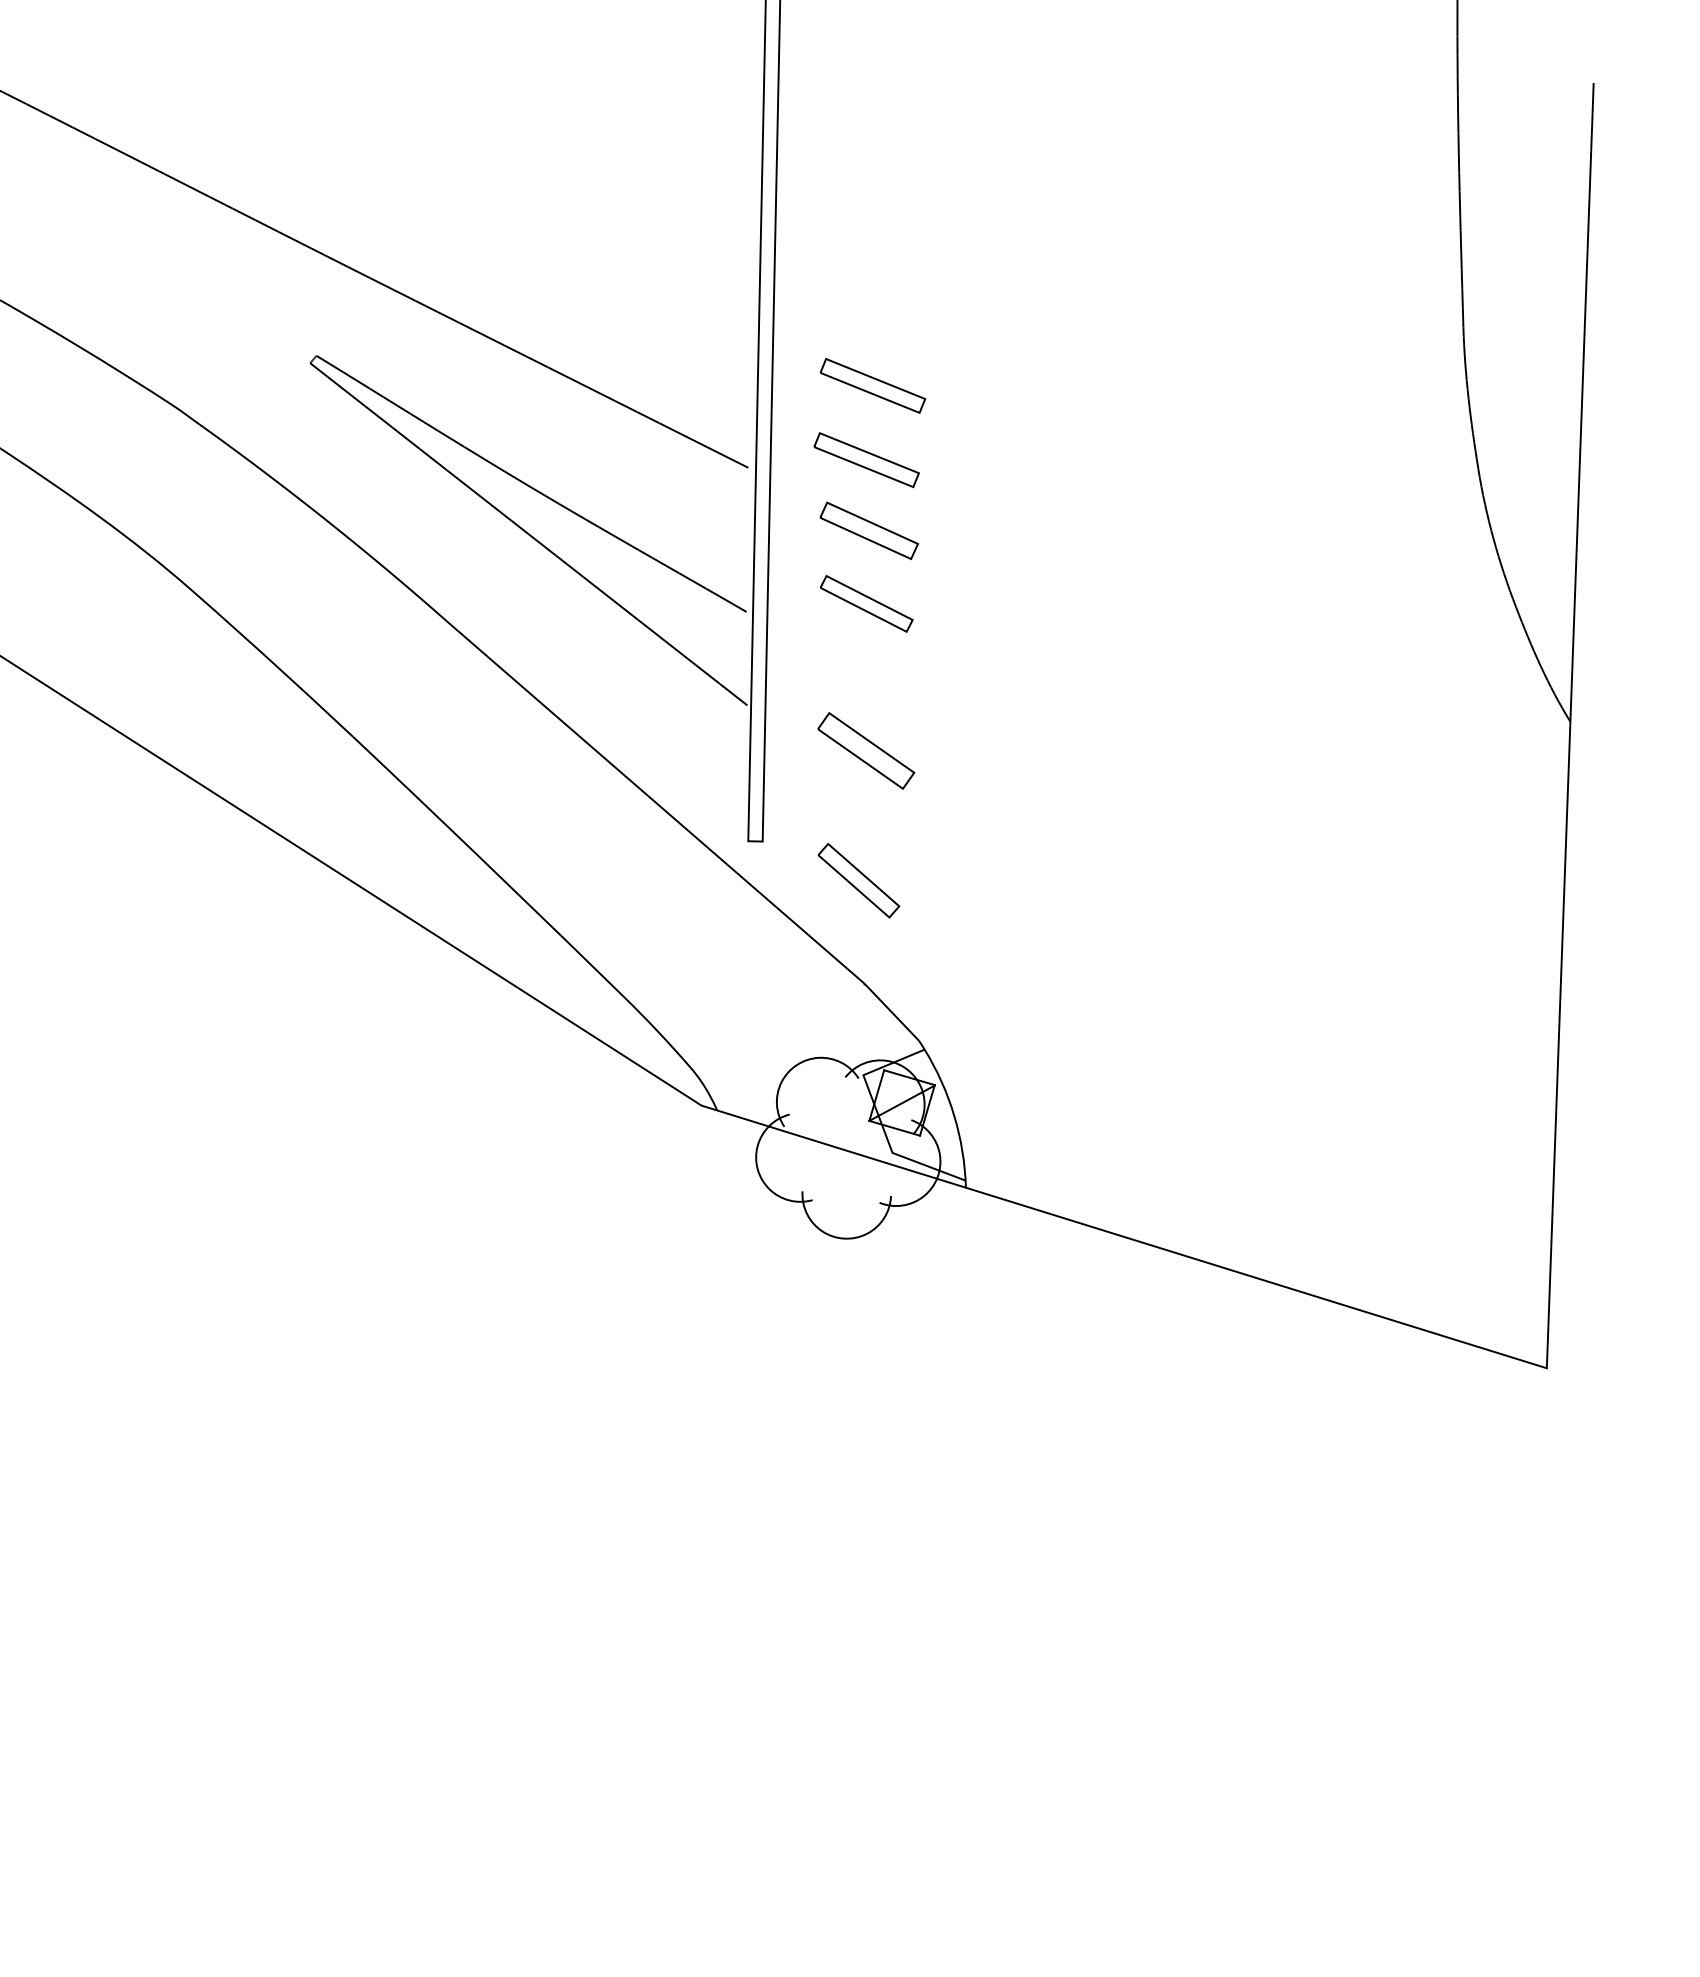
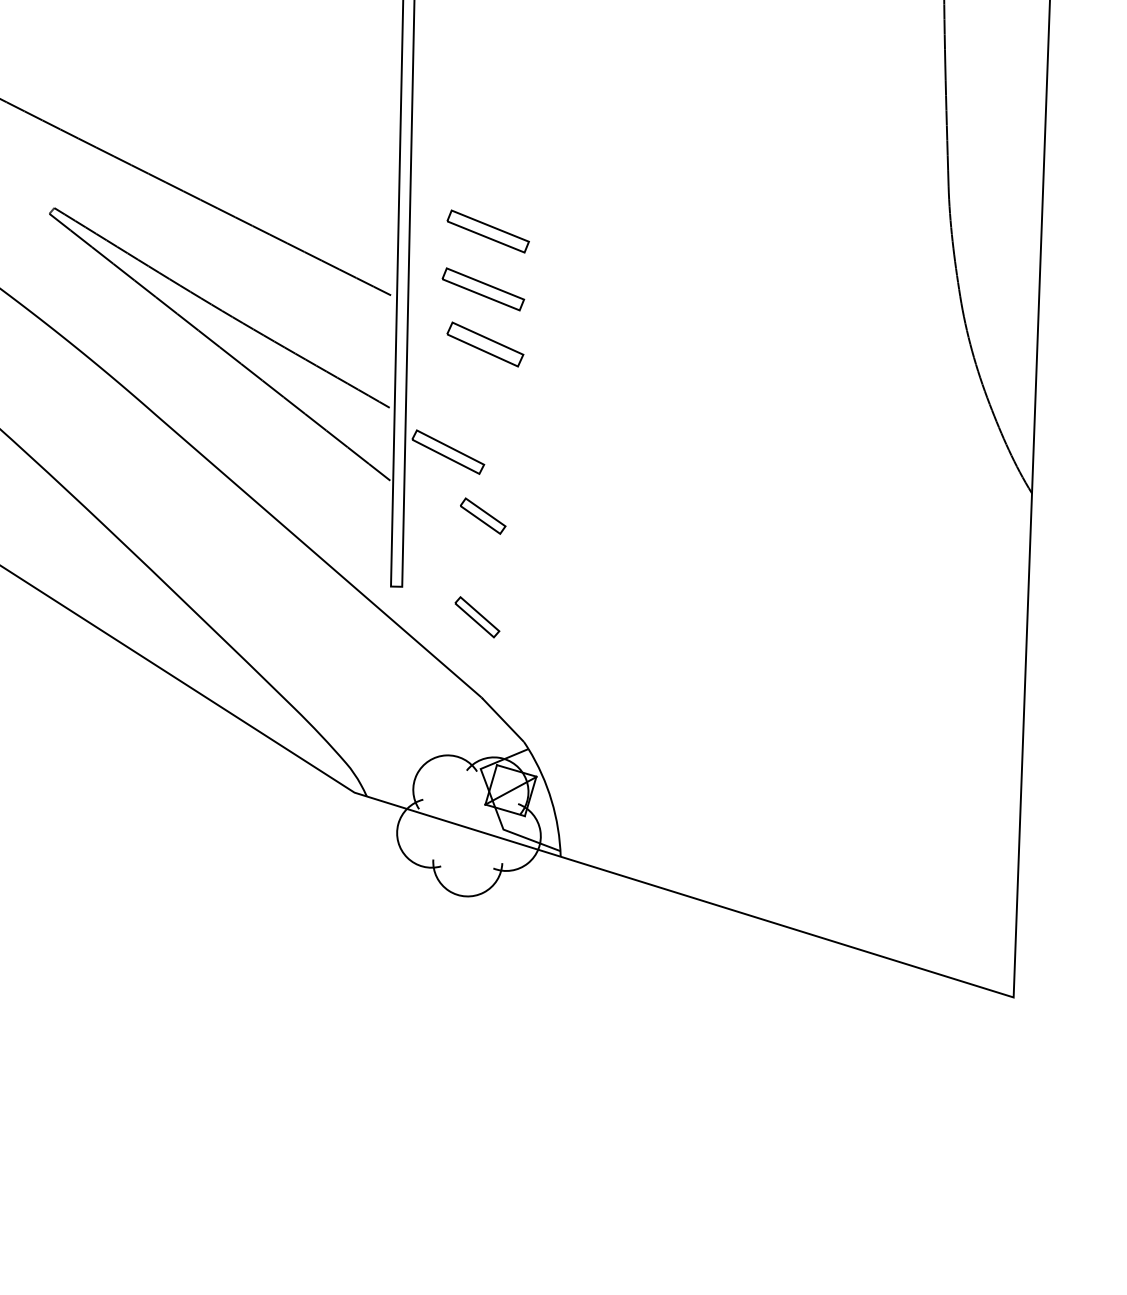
part: (866, 603) -> (448, 451), moved
part: (866, 750) -> (483, 515), size x0.6
part: (858, 880) -> (476, 617), size x0.7

